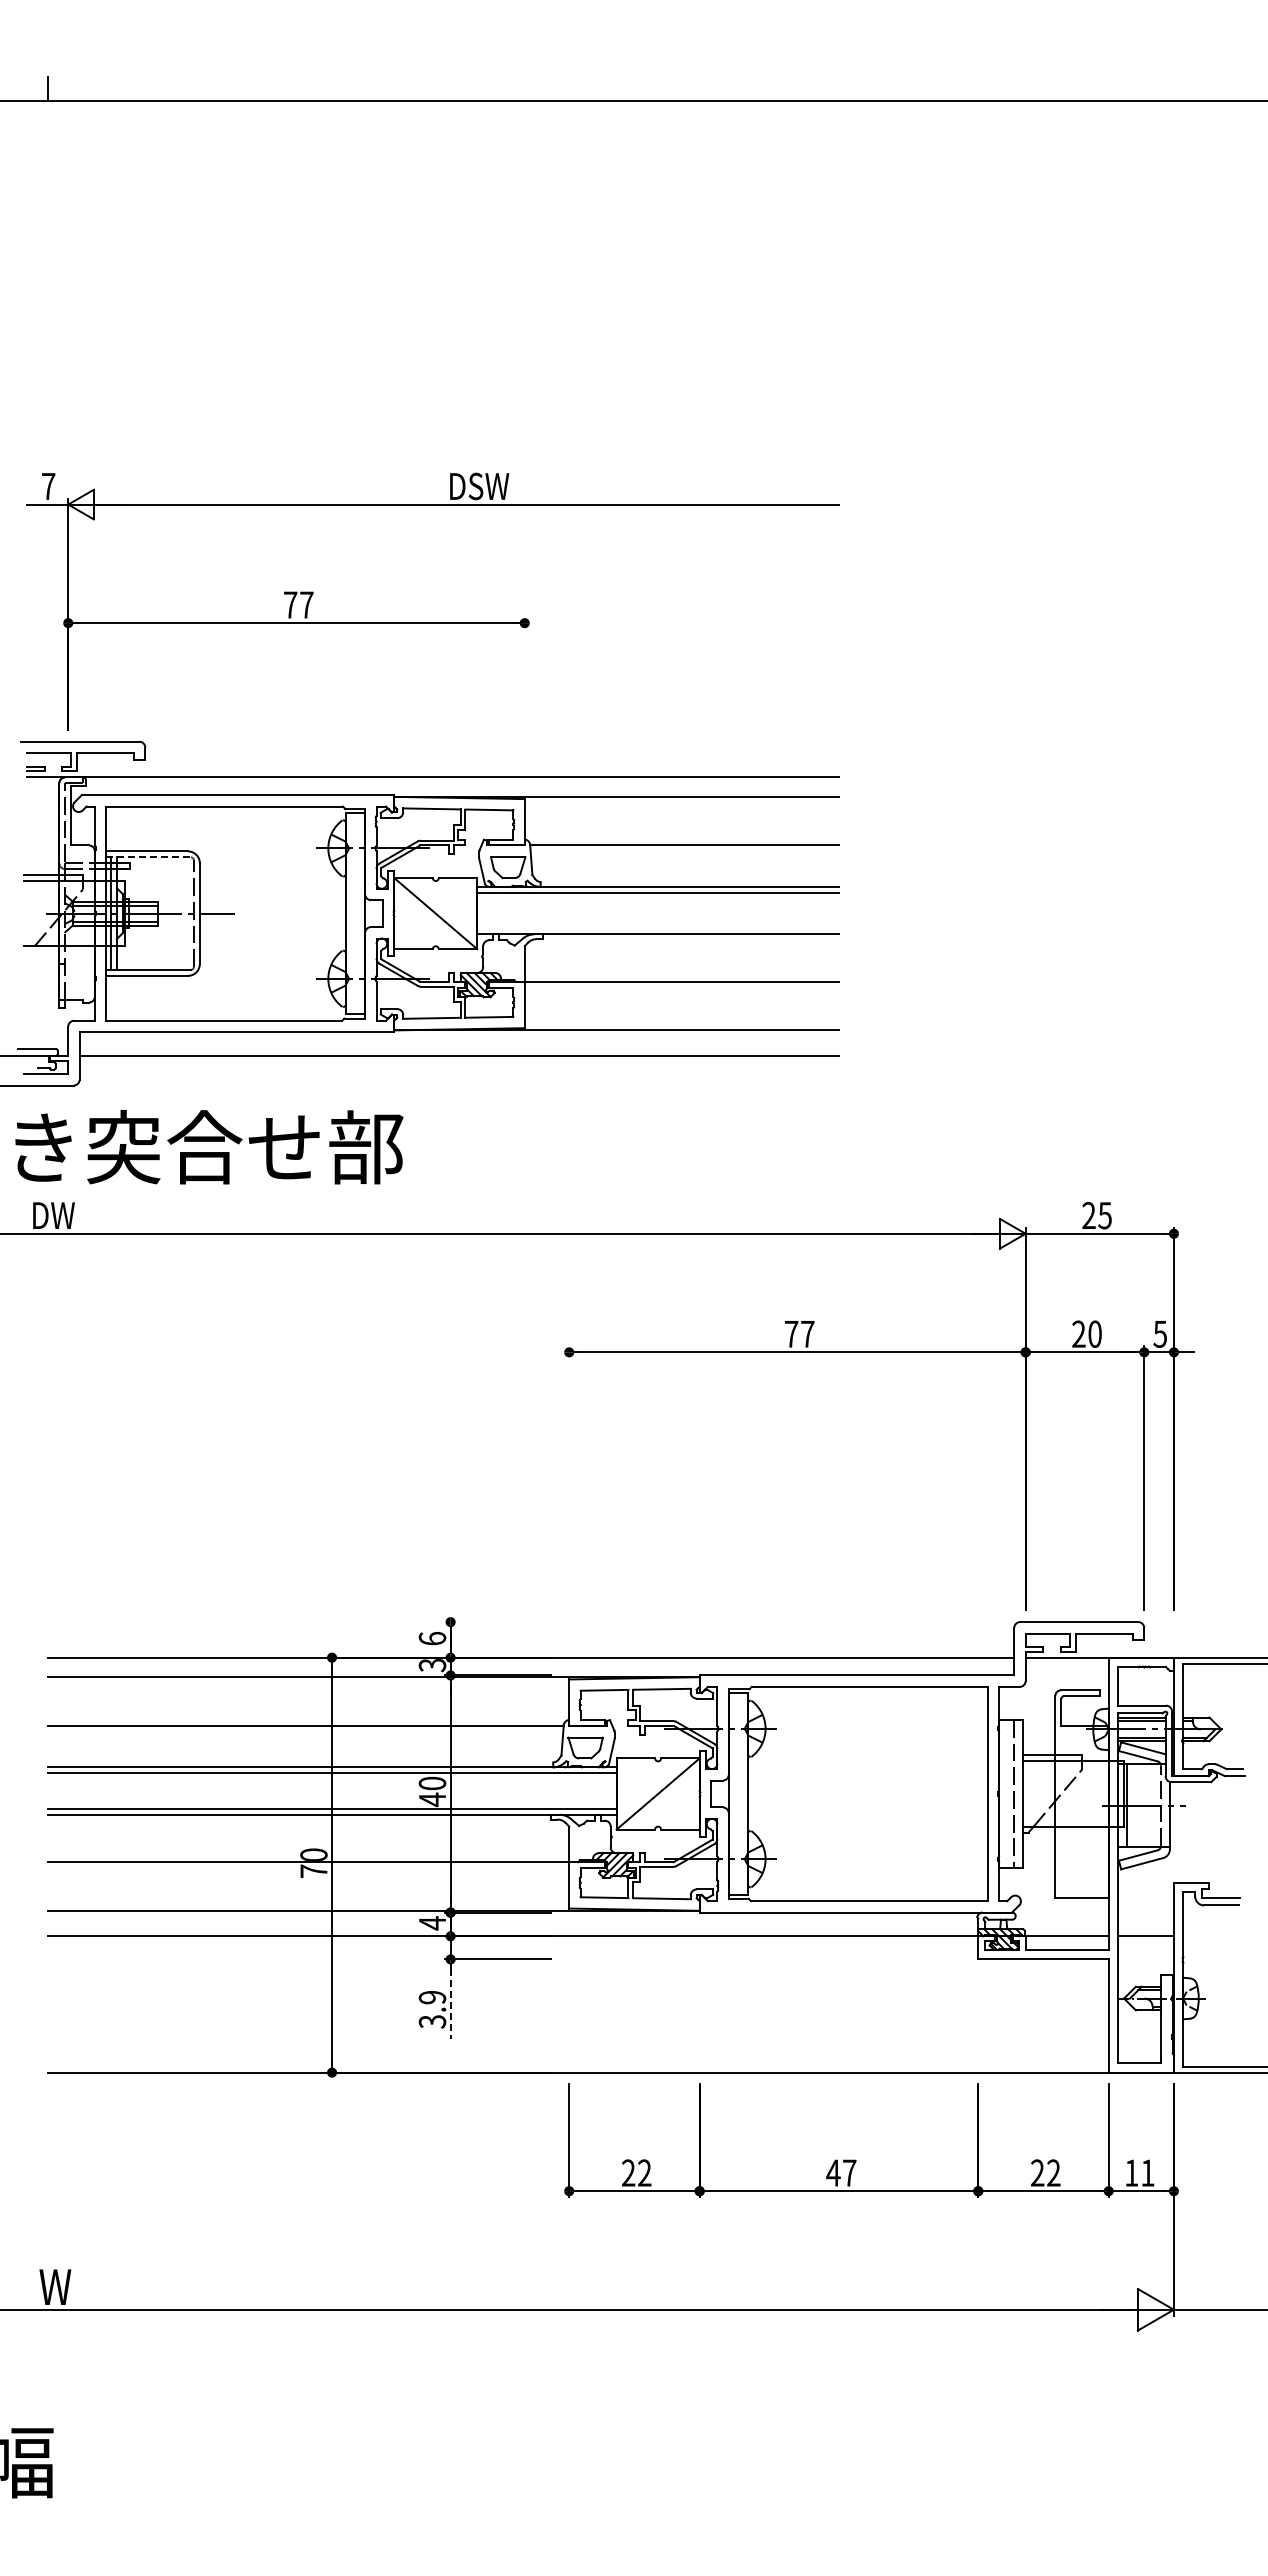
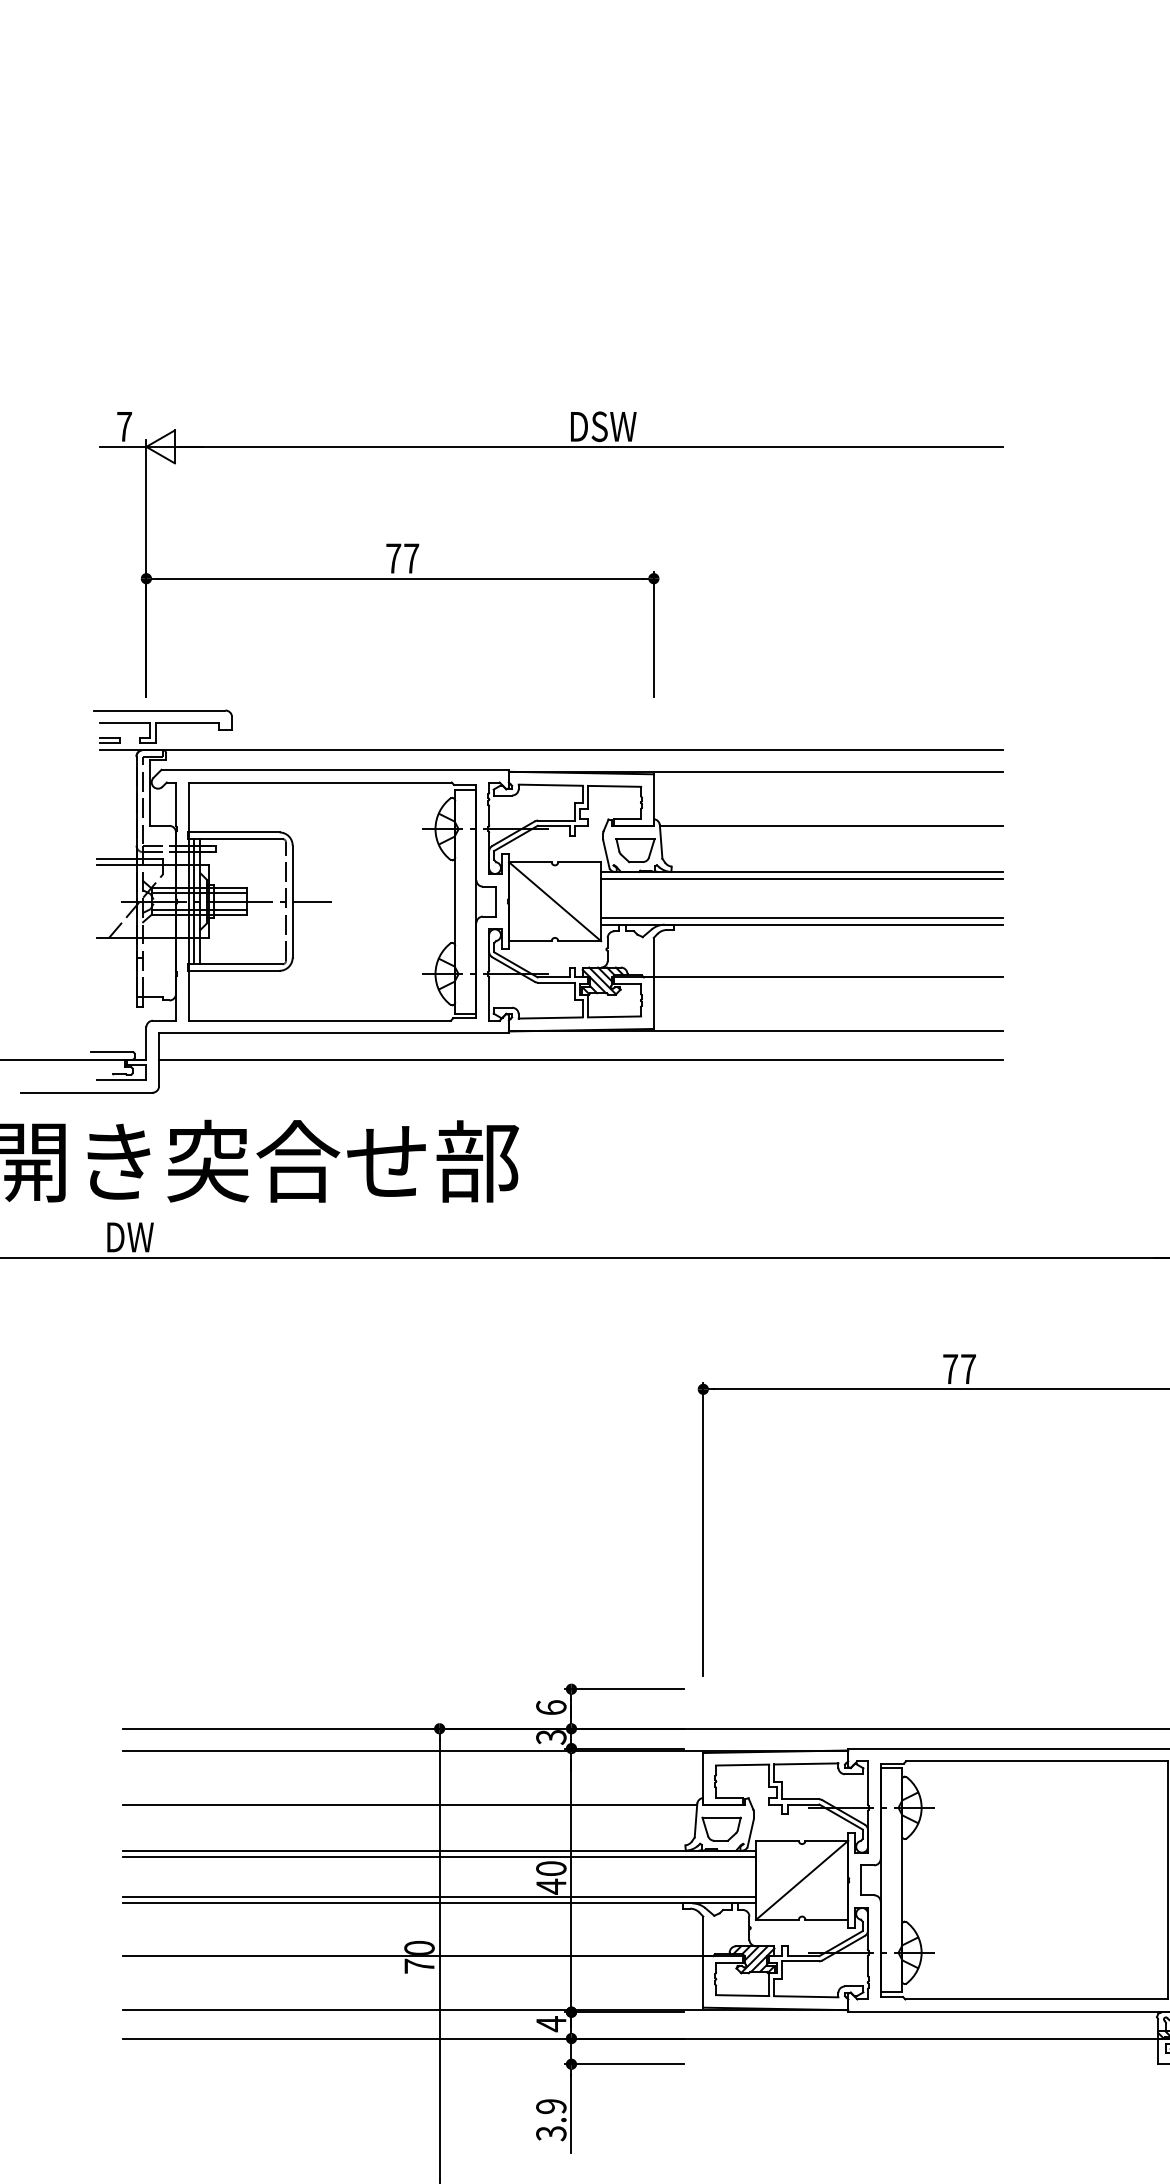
line: (524, 673) -> (653, 634), added
line: (148, 857) -> (235, 839), dashed -> solid
line: (657, 928) -> (801, 918), added
line: (569, 1478) -> (703, 1529), added
line: (497, 1622) -> (623, 1689), added
line: (450, 2004) -> (571, 2114), dashed -> solid

